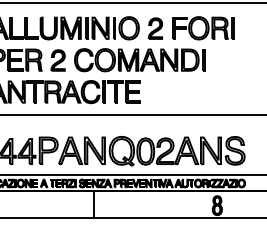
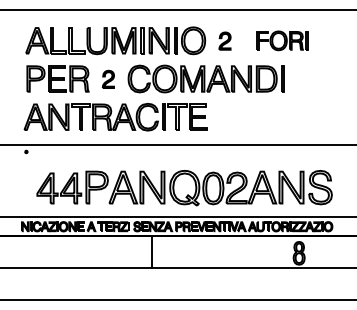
part: (155, 28) -> (224, 40), size x0.7
part: (203, 28) -> (282, 40), size x0.7
part: (58, 60) -> (108, 79), size x0.7

